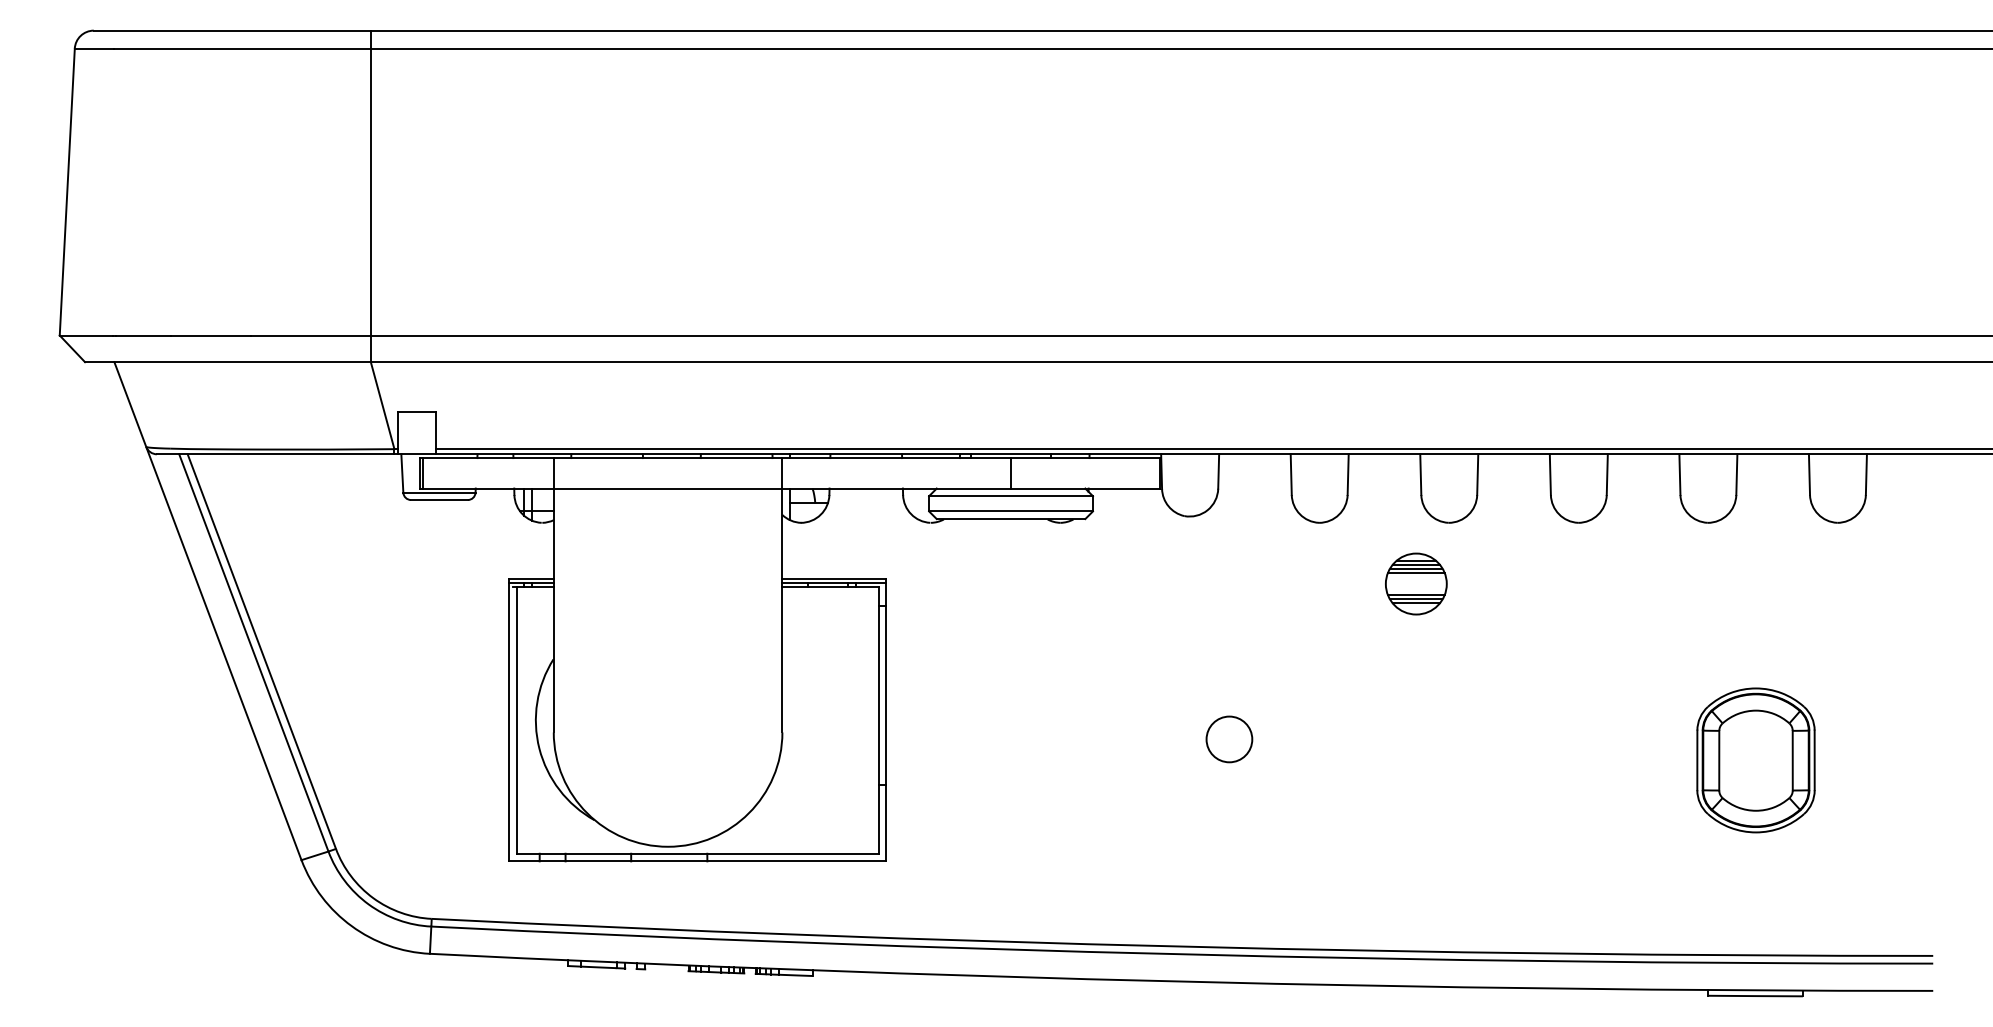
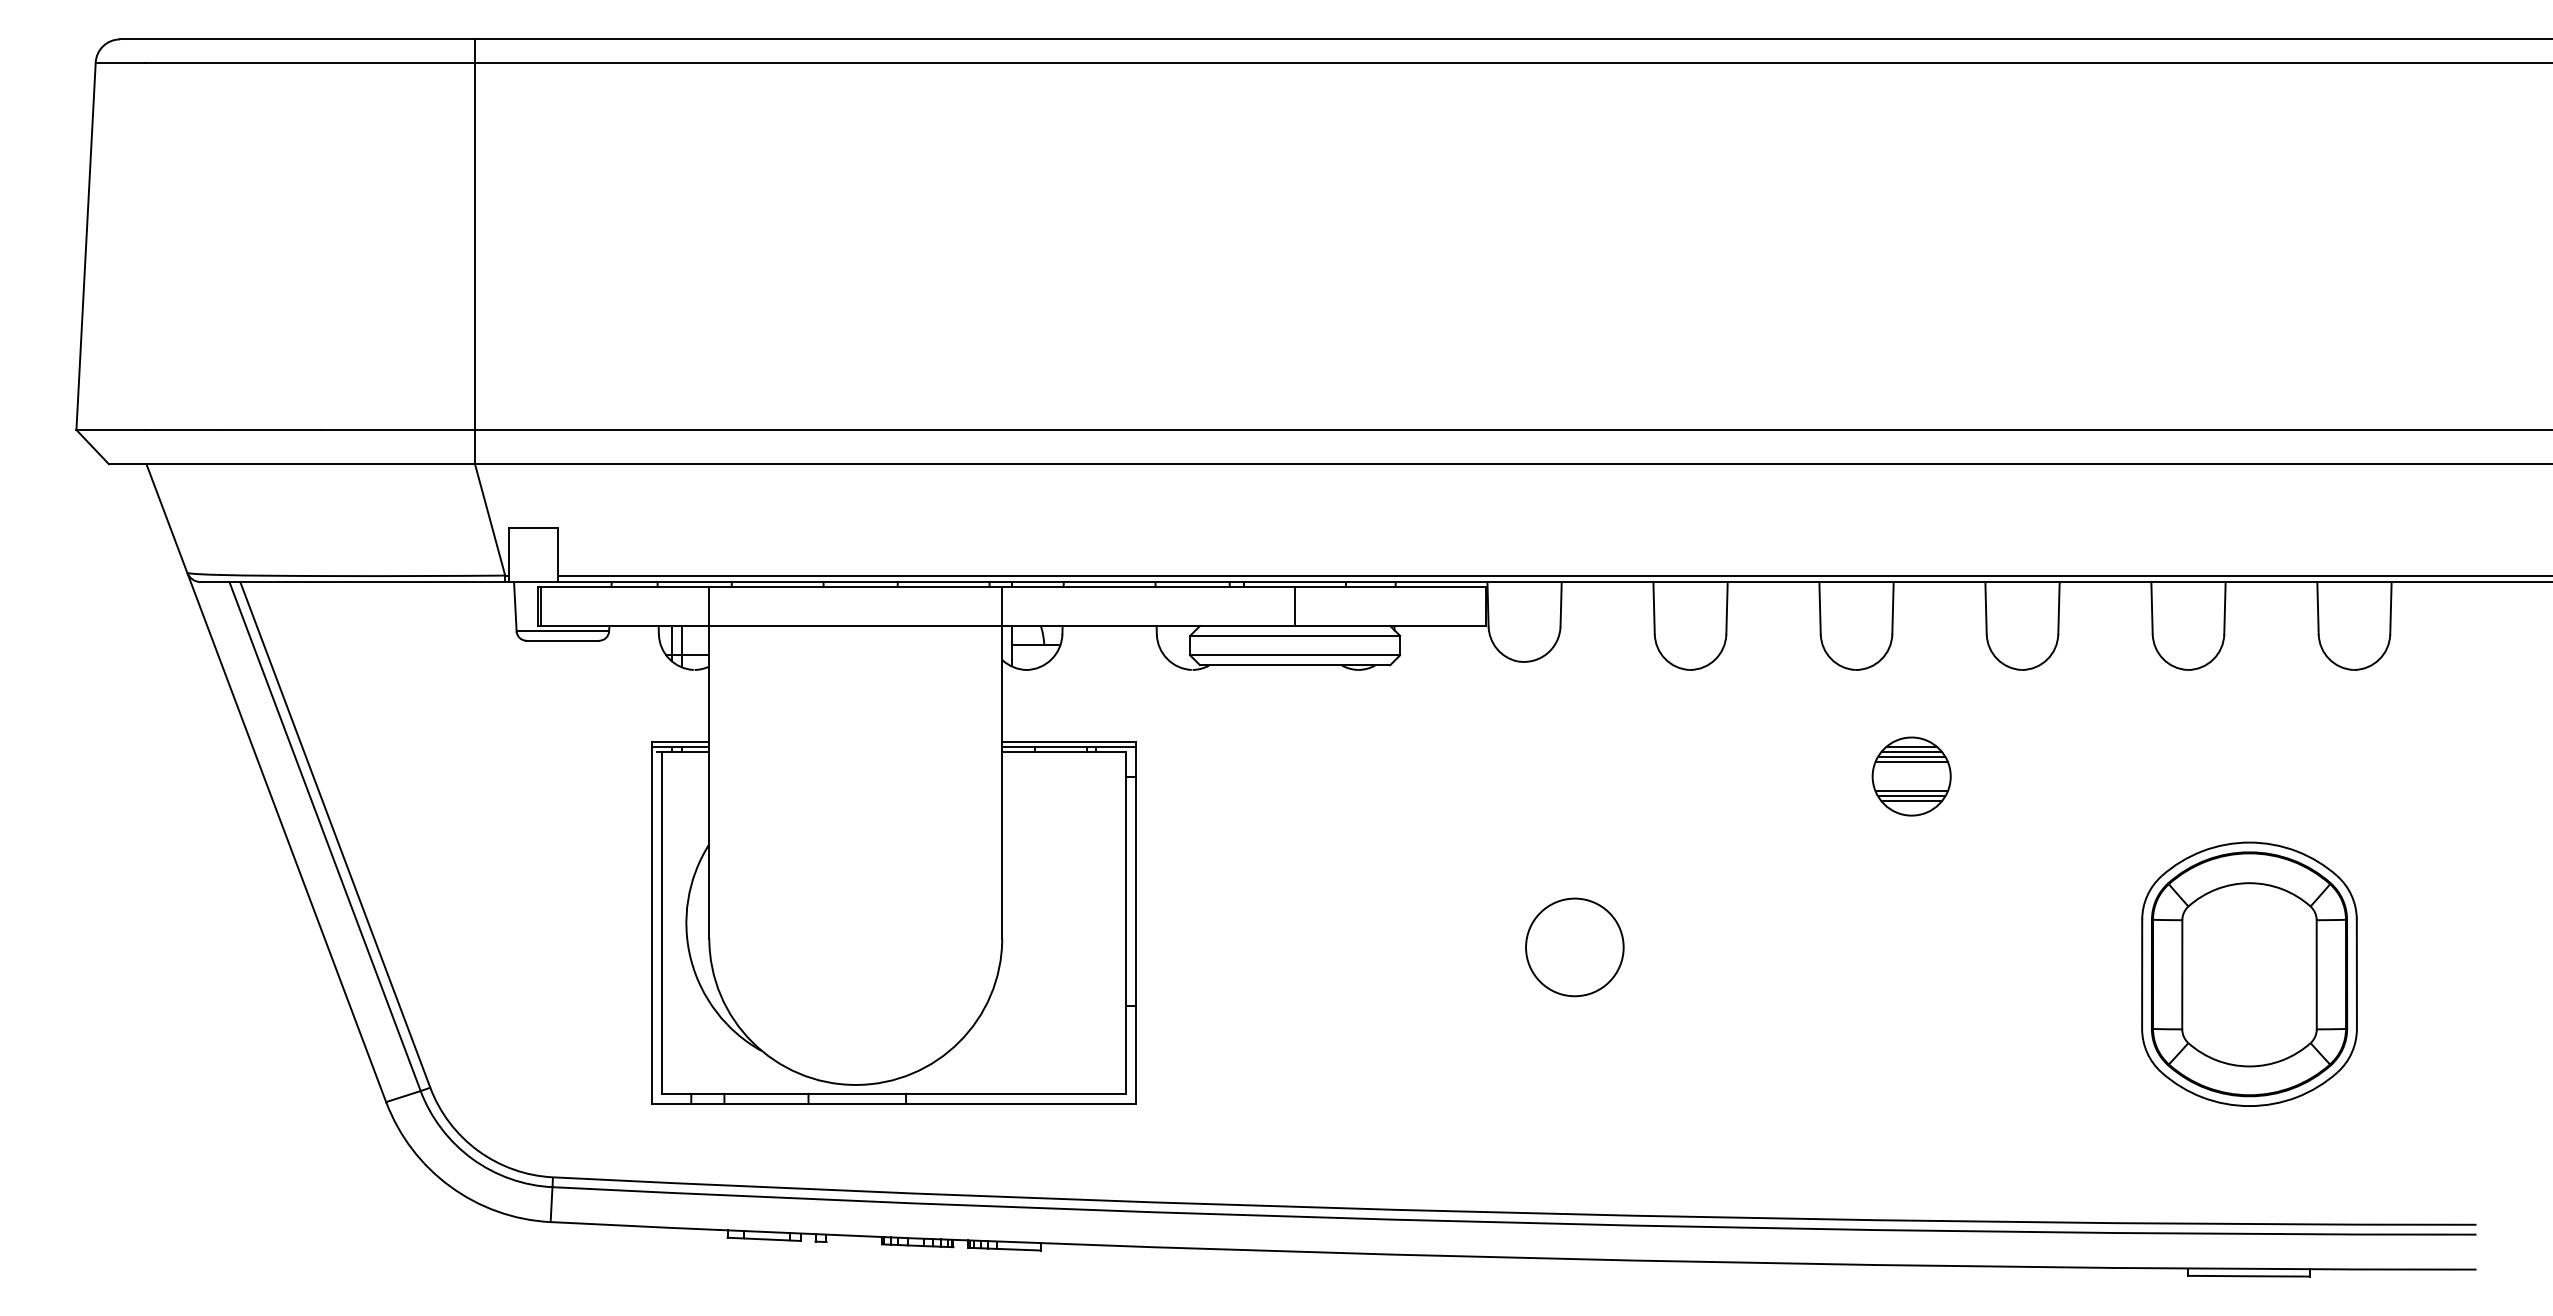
part: (1416, 583) -> (1911, 775), moved
part: (1229, 739) -> (1574, 947), size x1.67
part: (1755, 760) -> (2248, 974), size x1.43

